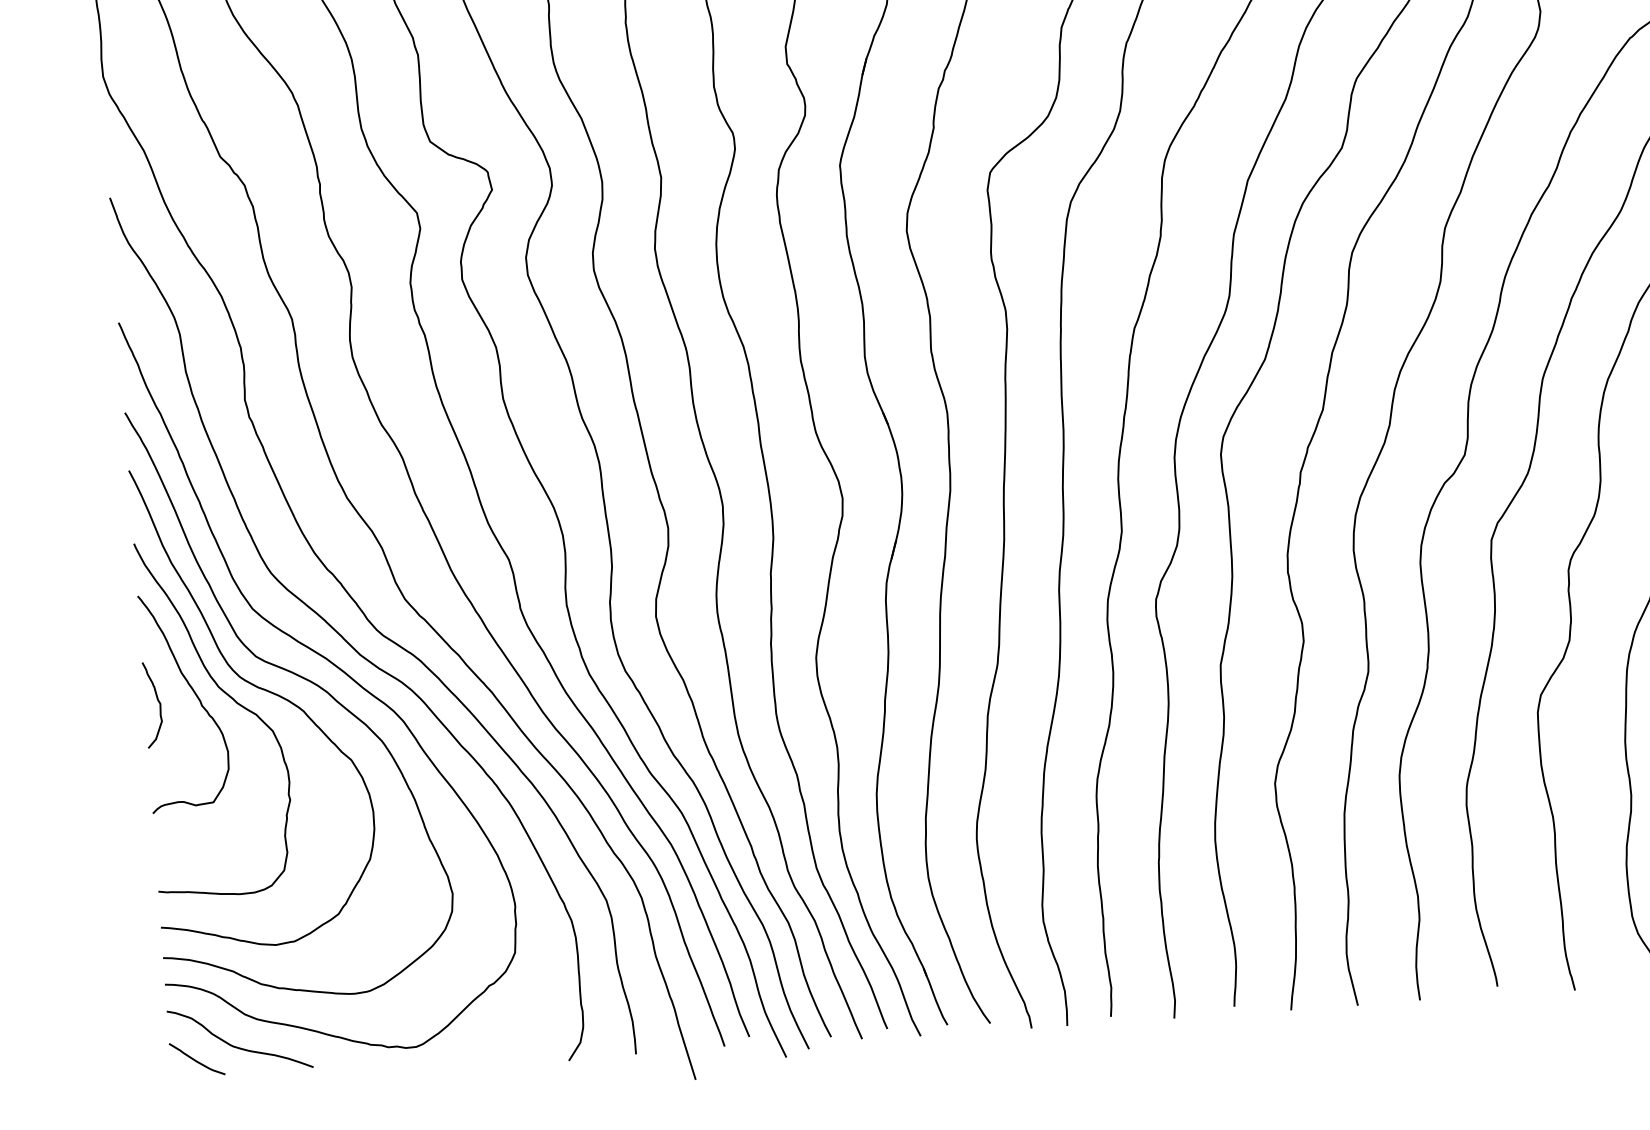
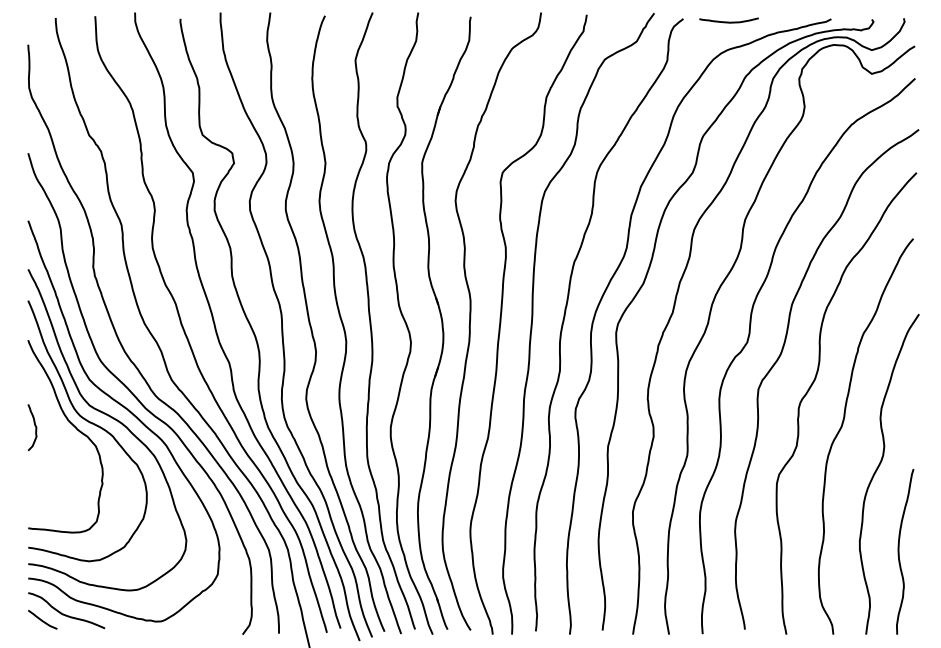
curve: (195, 698) -> (55, 425), removed

